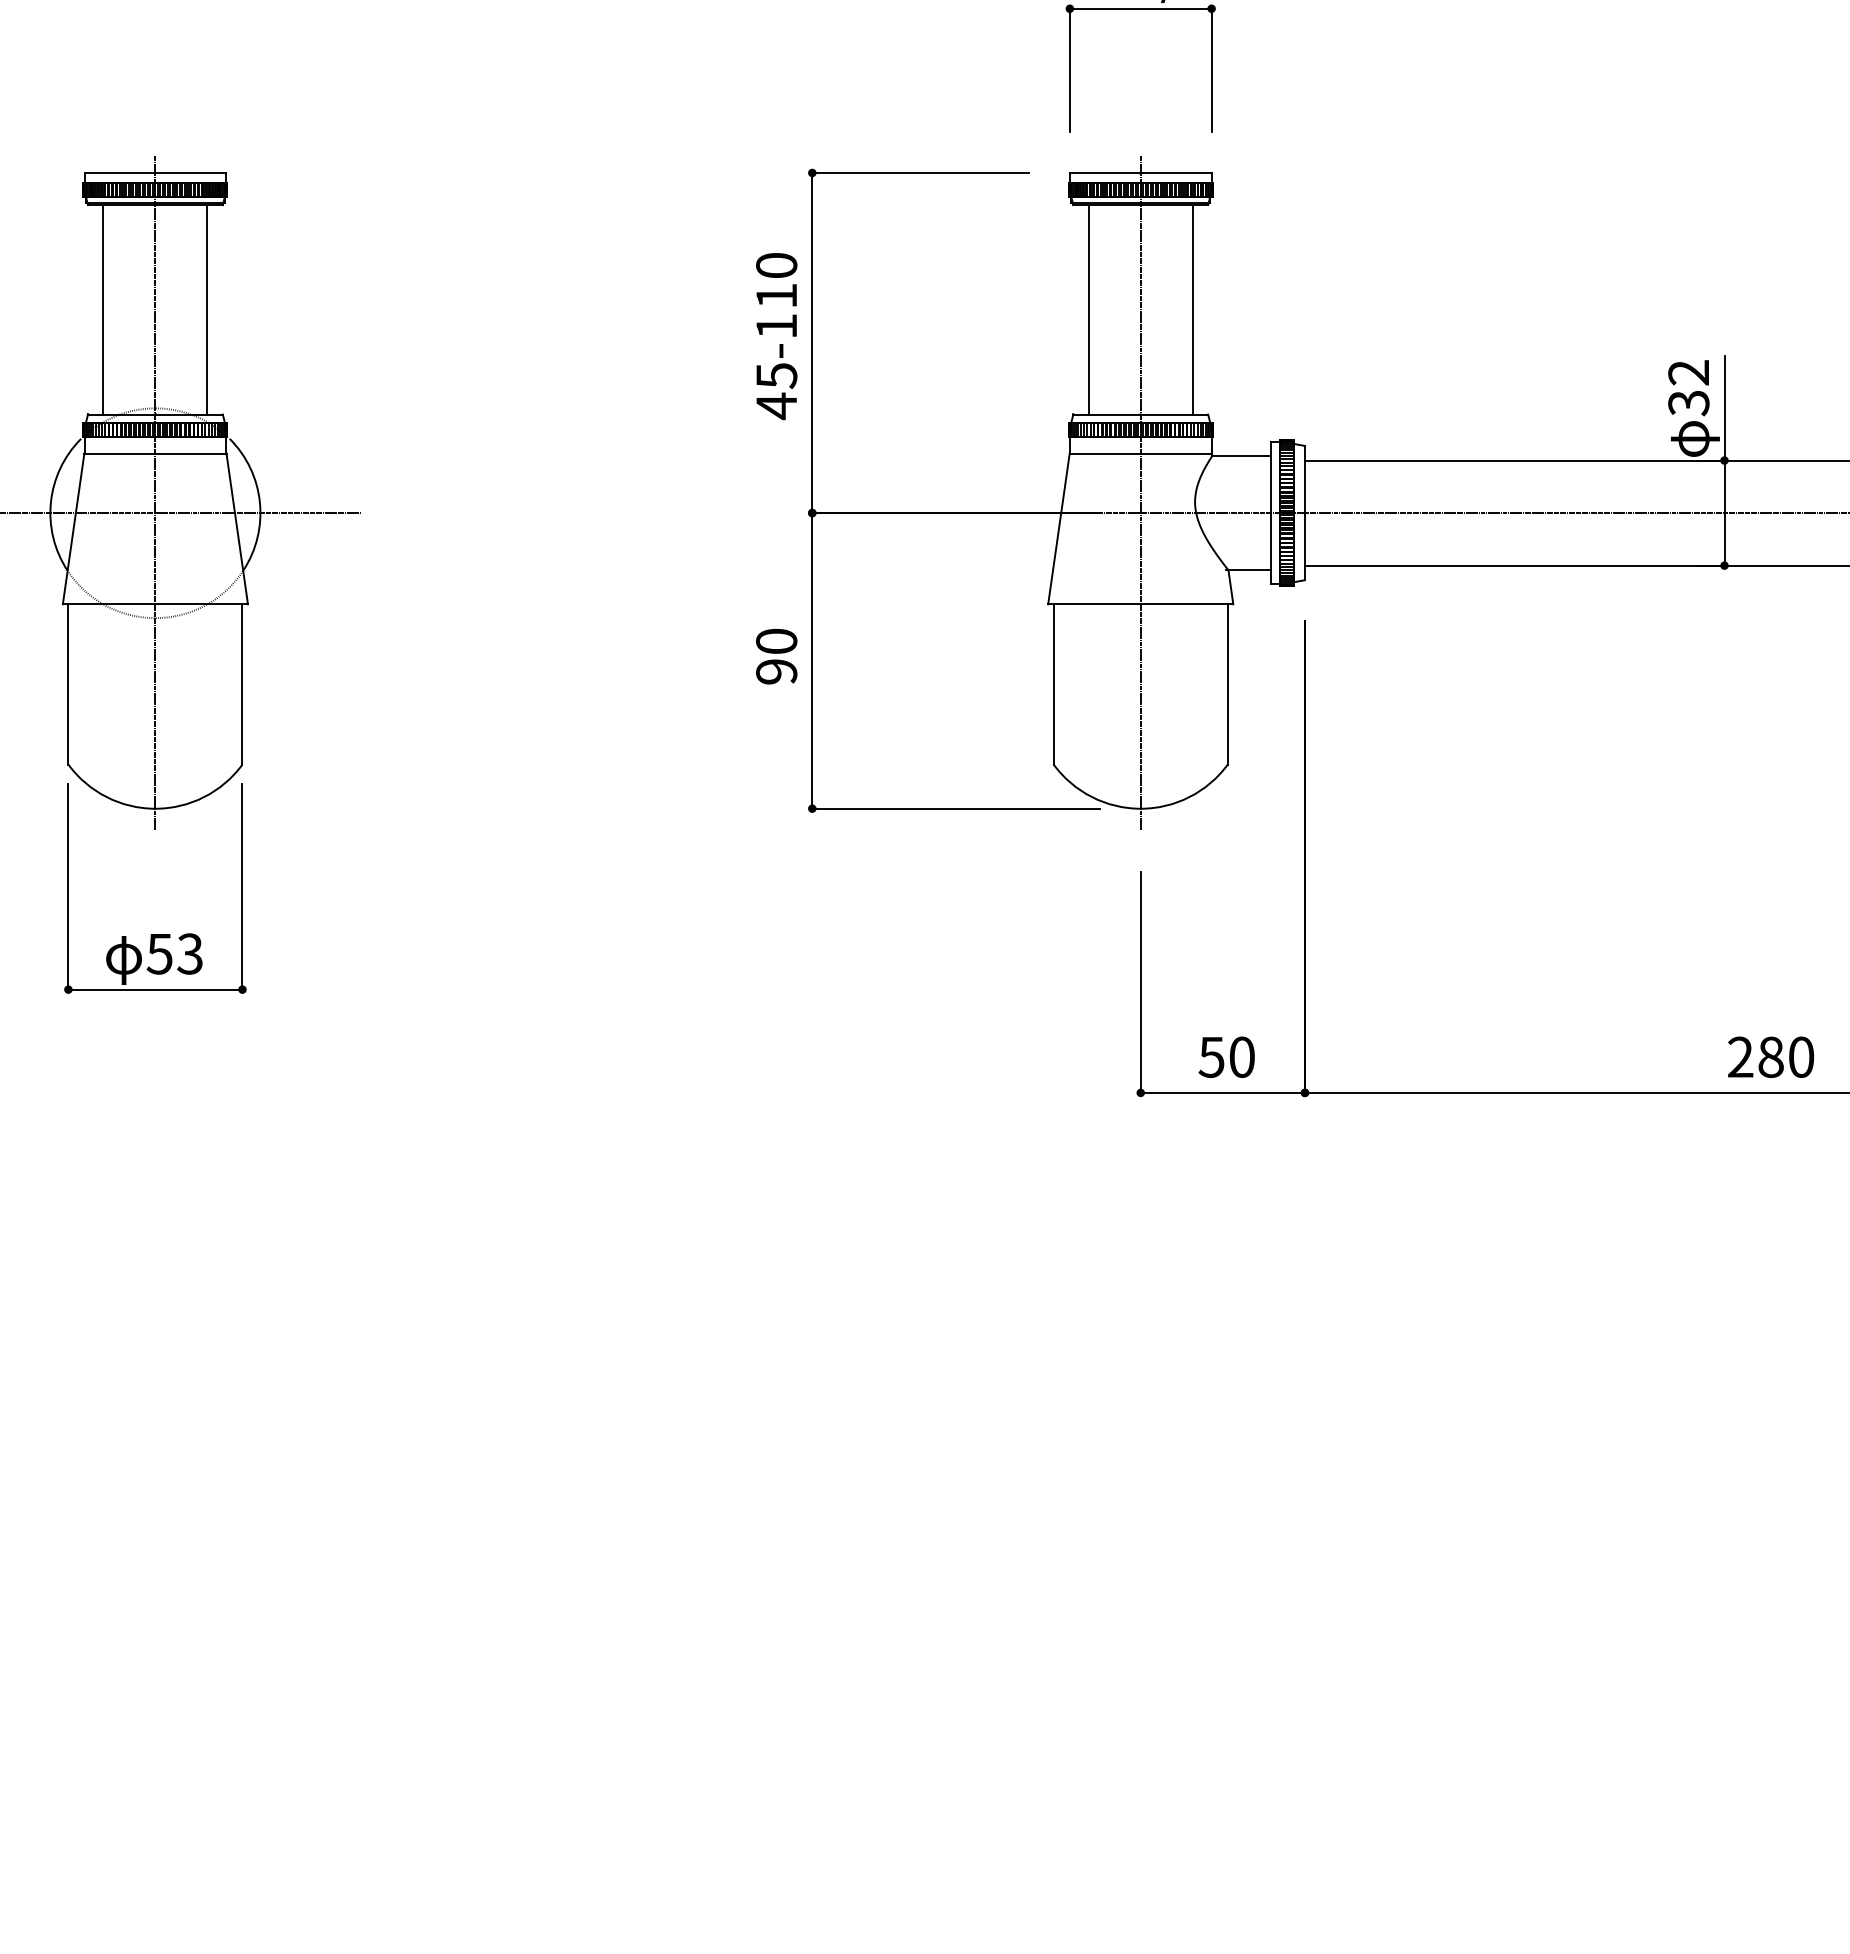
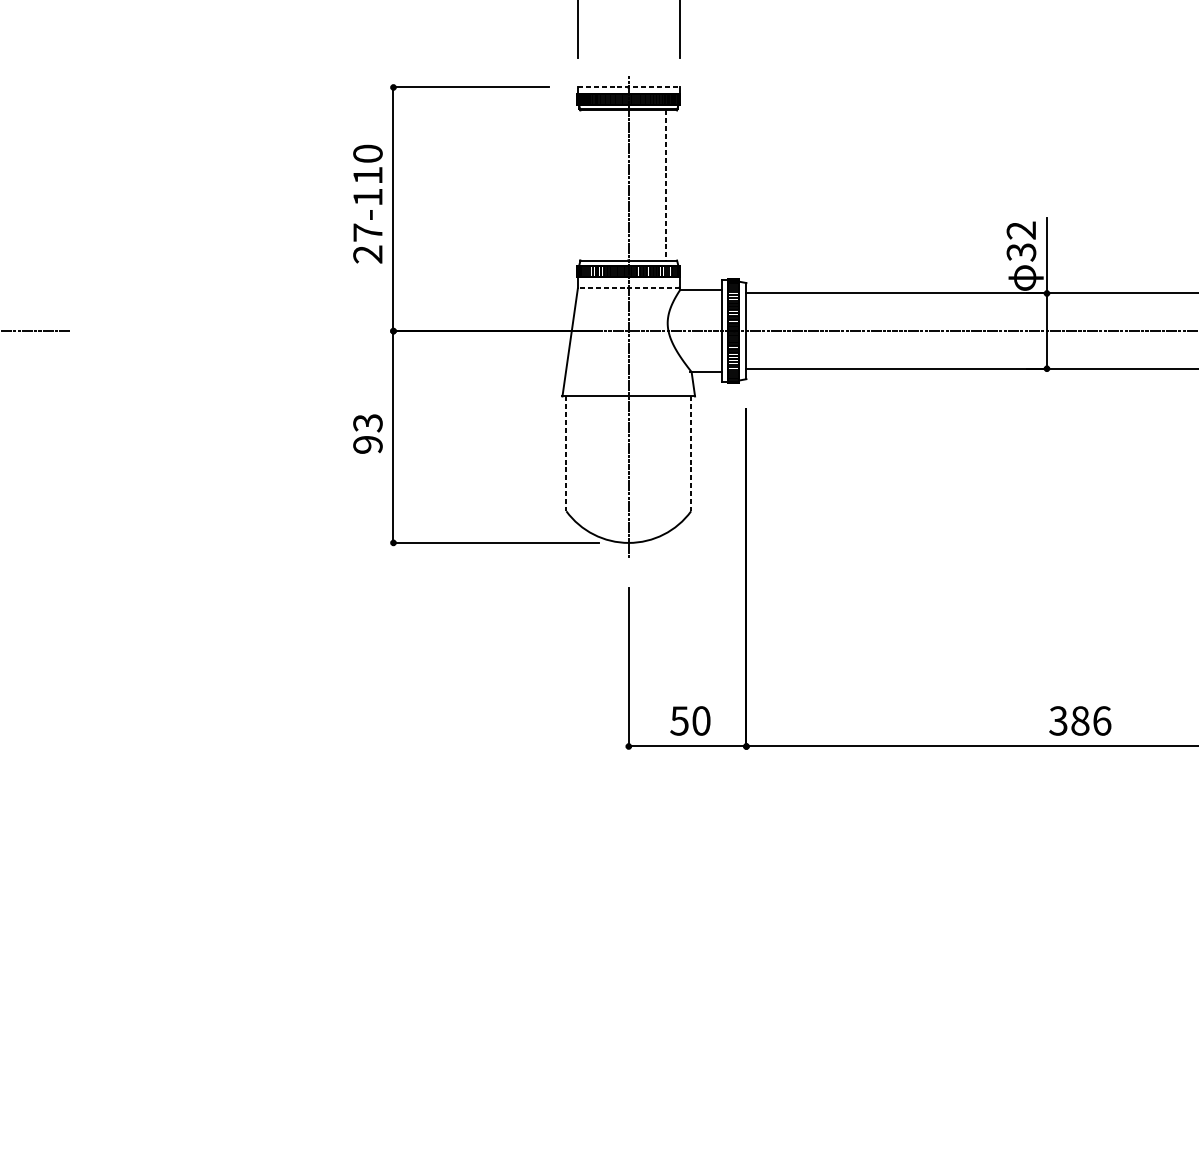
line: (1140, 172) -> (628, 87), solid -> dashed
line: (1088, 309) -> (591, 185), removed
line: (1192, 309) -> (665, 185), solid -> dashed
text: (776, 391) -> (367, 244), 45-110 -> 27-110
line: (1140, 453) -> (628, 288), solid -> dashed
text: (776, 641) -> (367, 423), 90 -> 93
line: (1053, 684) -> (566, 453), solid -> dashed
line: (1227, 684) -> (690, 453), solid -> dashed
text: (1770, 1056) -> (1079, 720), 280 -> 386

